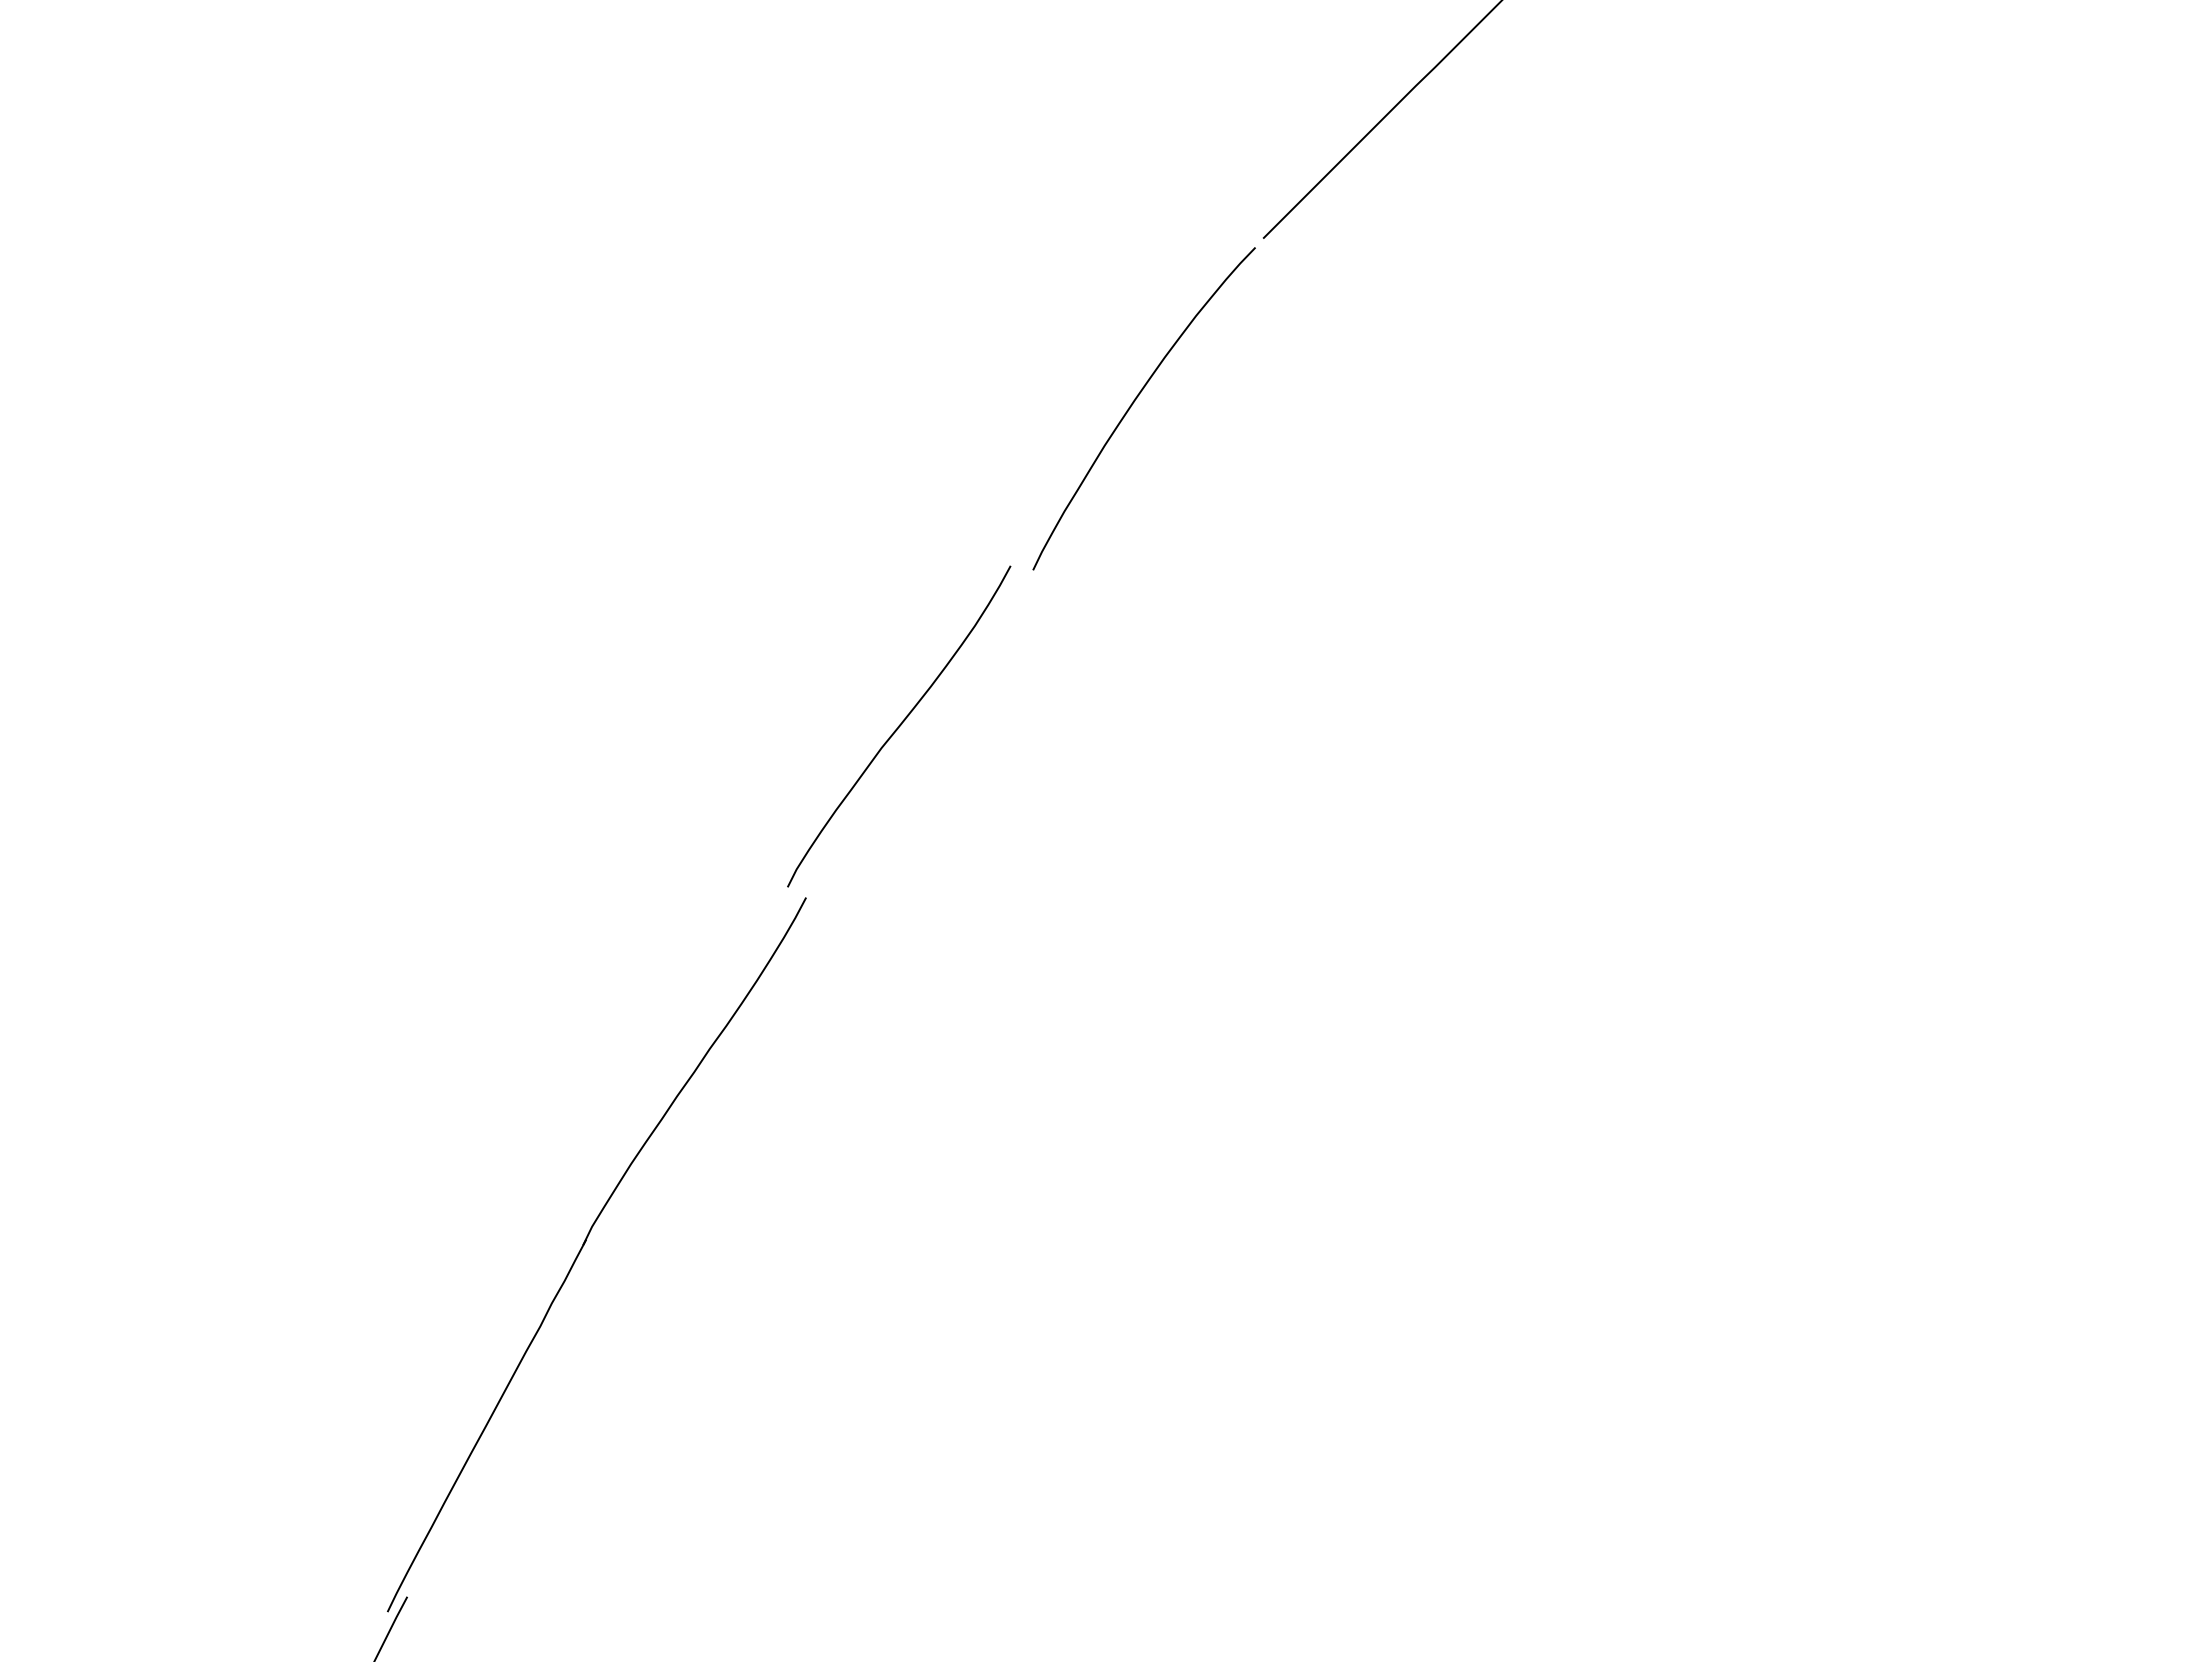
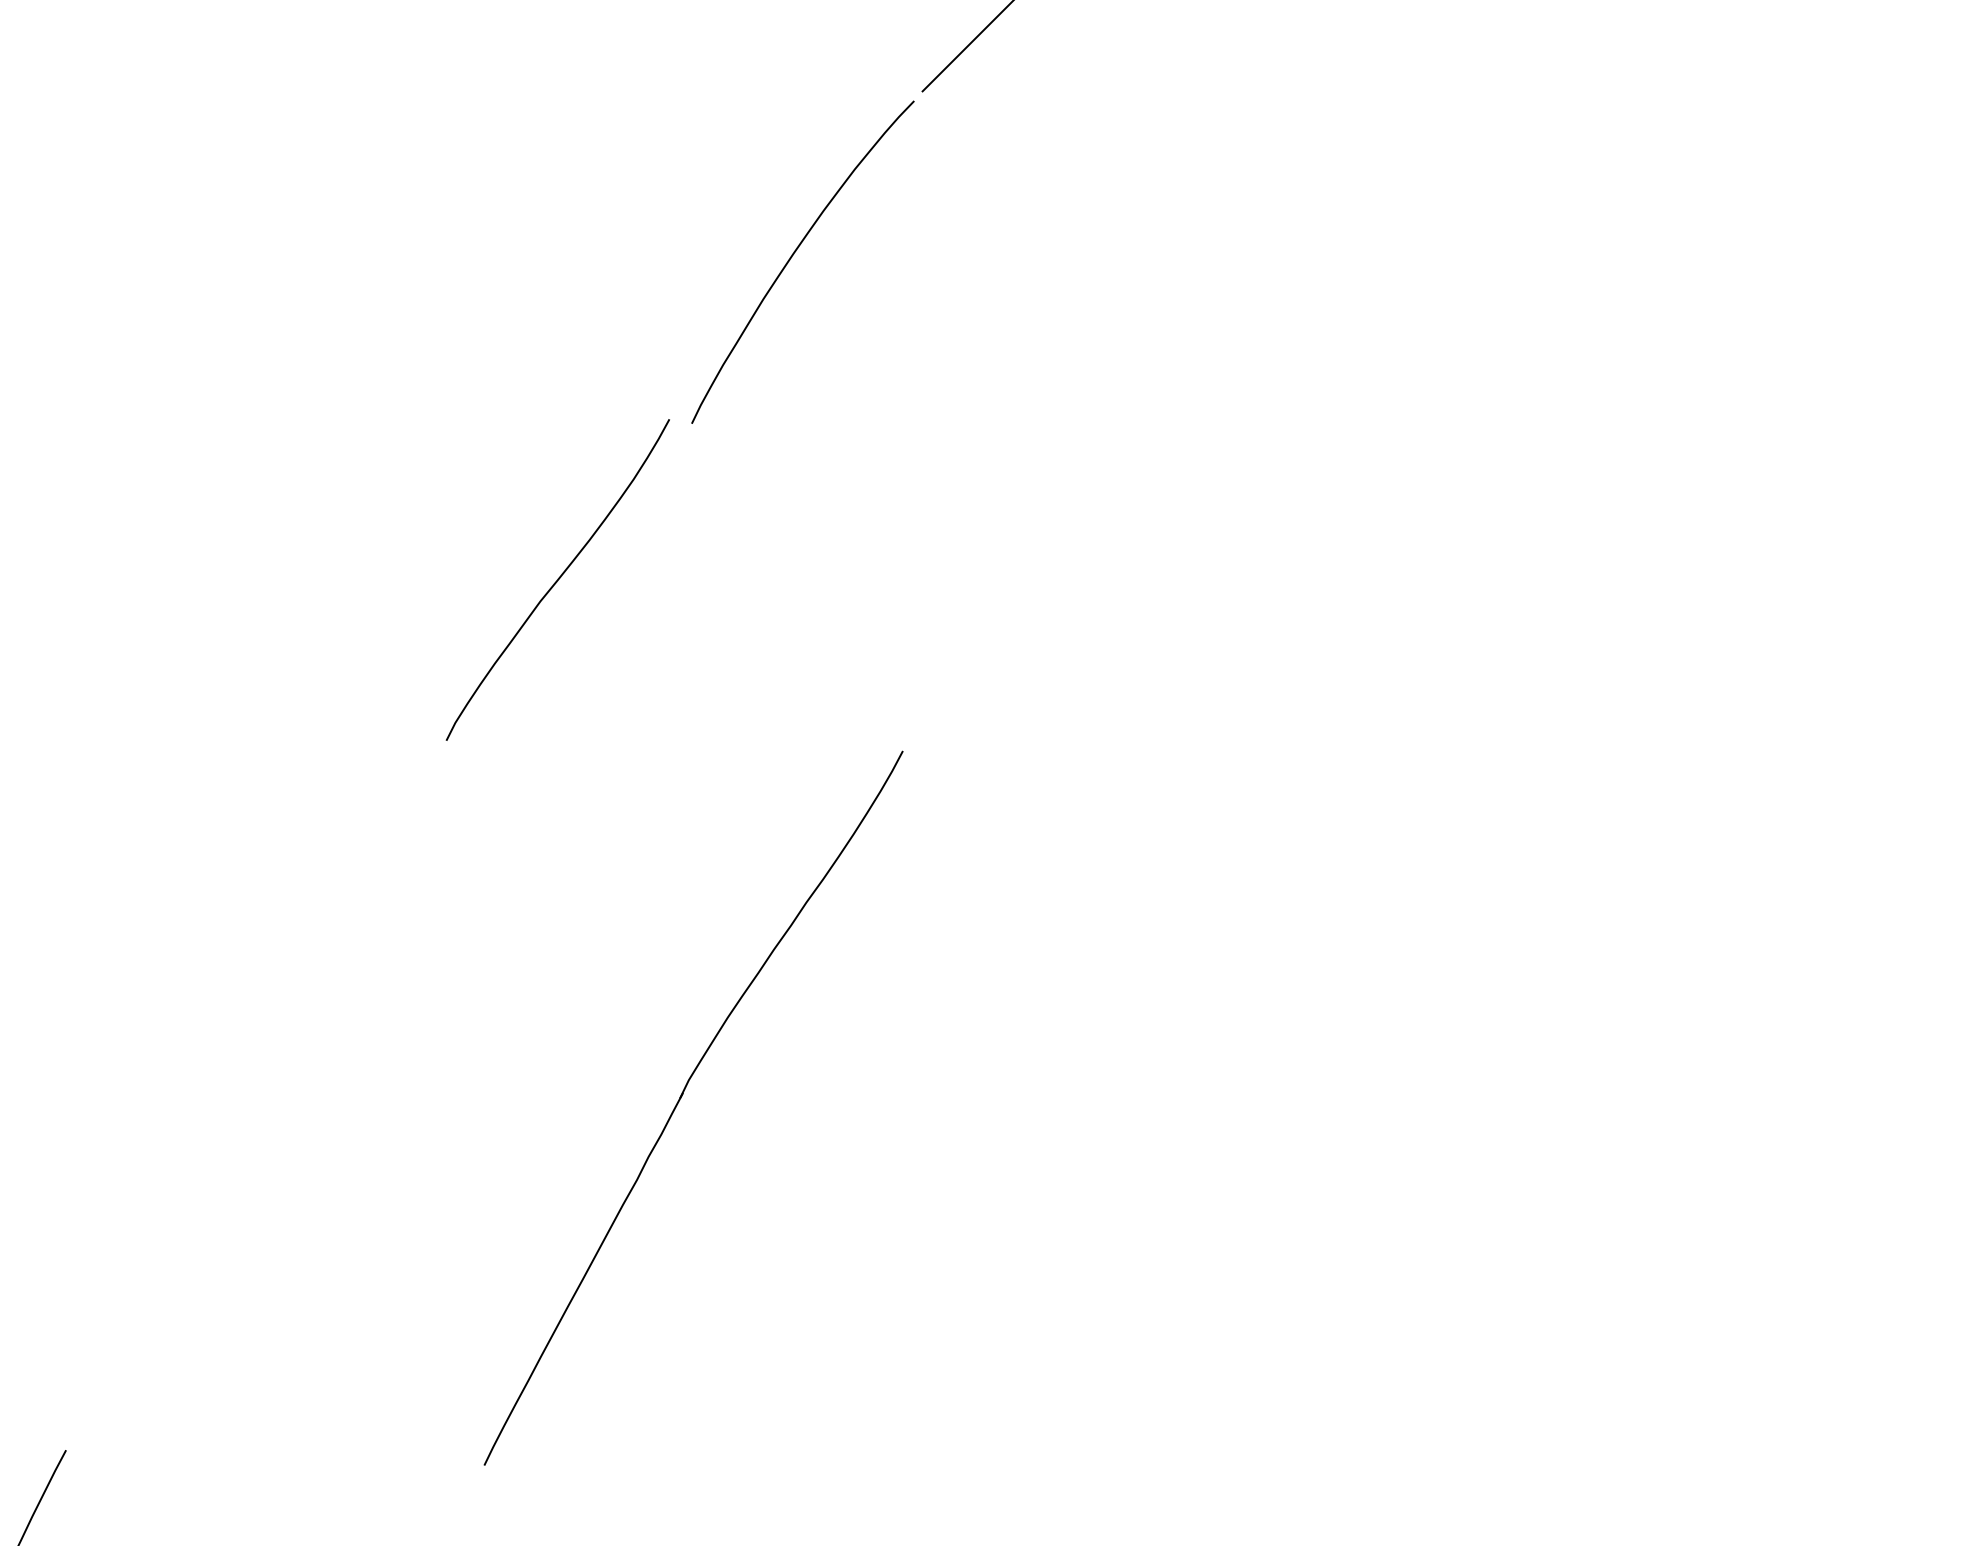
part: (583, 1247) -> (680, 1100), moved

